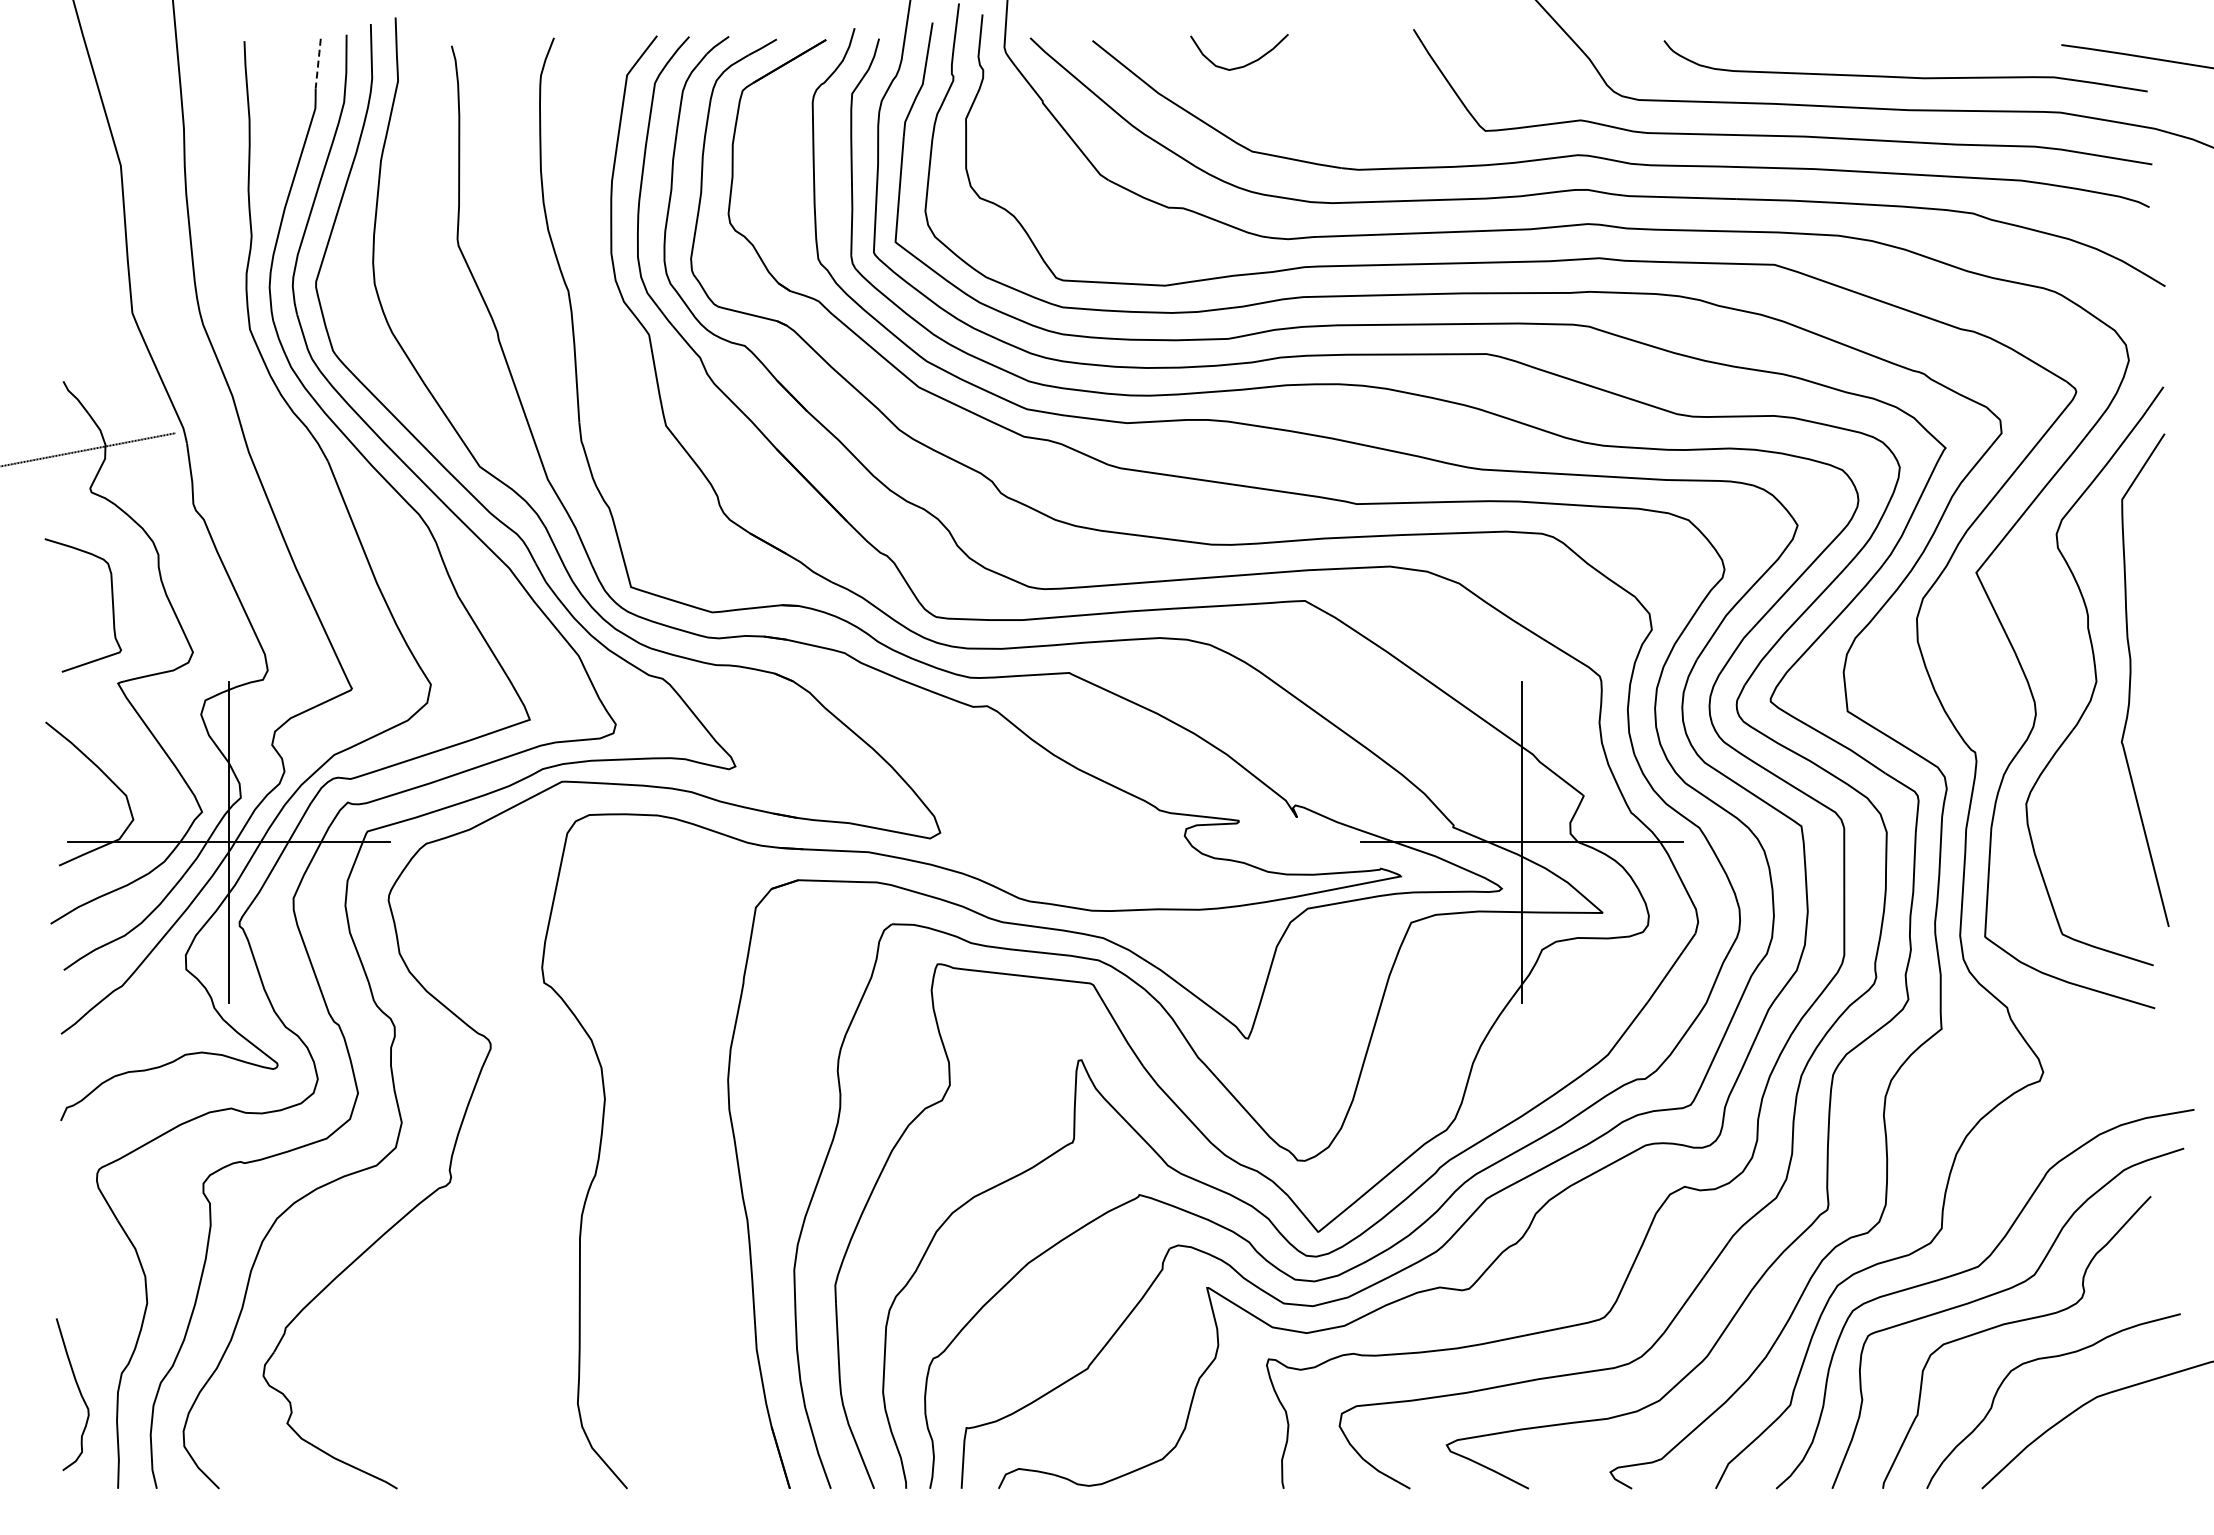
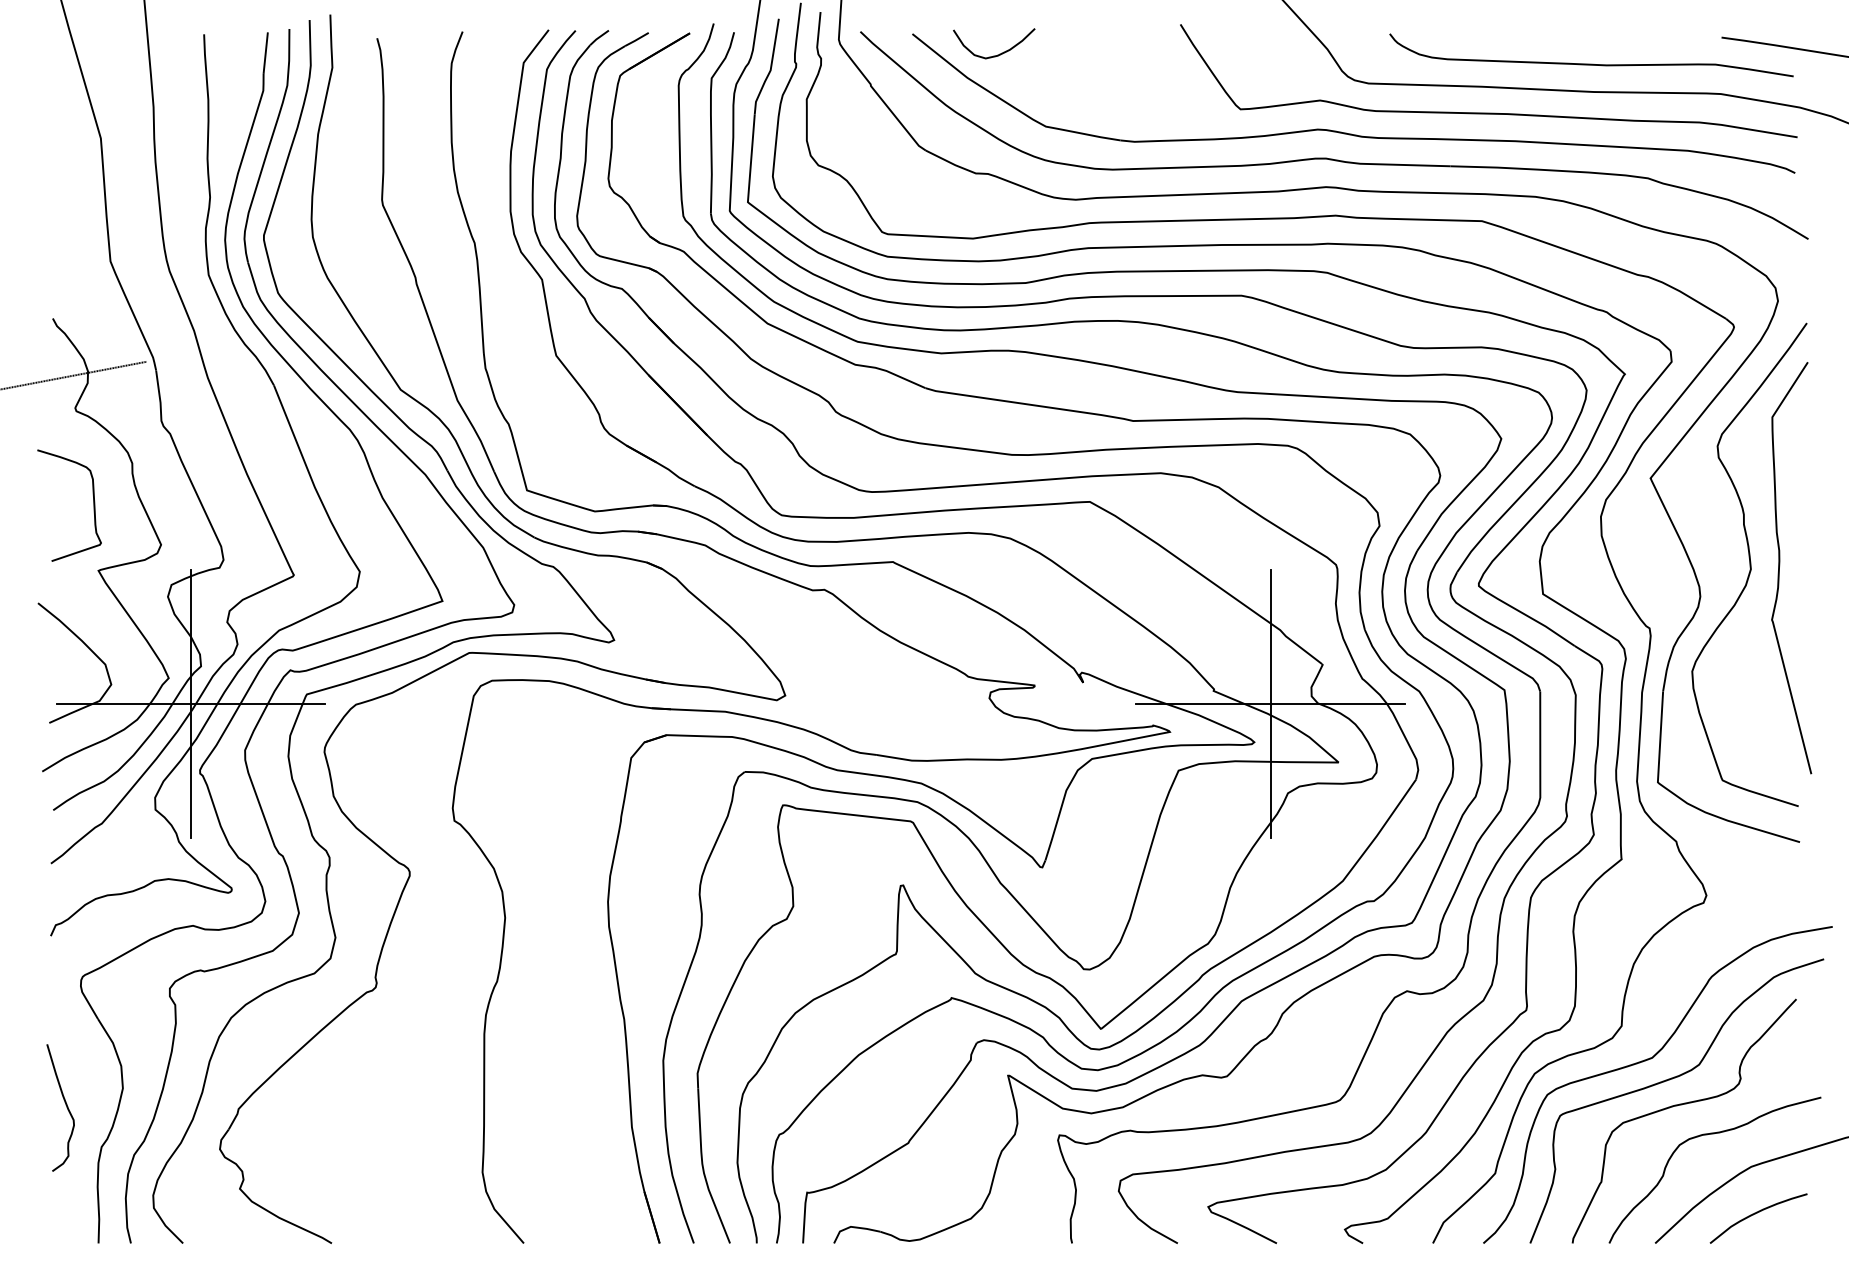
line: (318, 64) -> (265, 53), dashed -> solid
curve: (1245, 64) -> (999, 53), moved
curve: (79, 1393) -> (66, 1107), moved
curve: (2102, 1453) -> (1755, 1213), added

